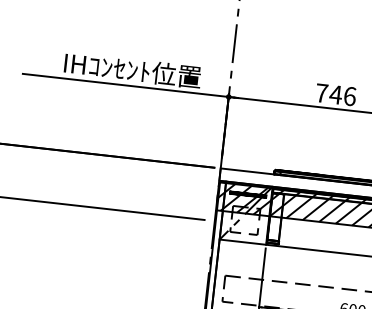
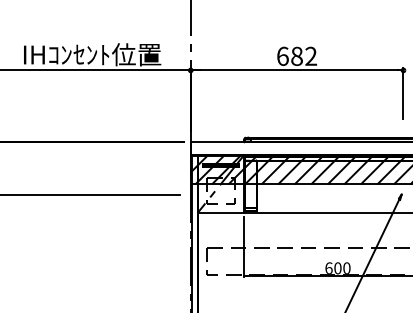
text: (336, 94) -> (297, 55), 746 -> 682

